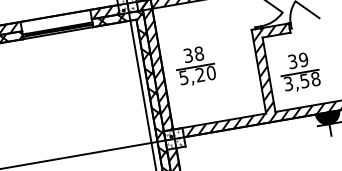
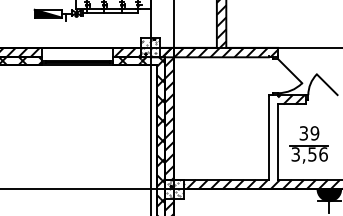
part: (194, 65) -> (206, 120), removed
hatch: (263, 70) -> (273, 137), removed
text: (315, 79) -> (323, 154), 3,58 -> 3,56

